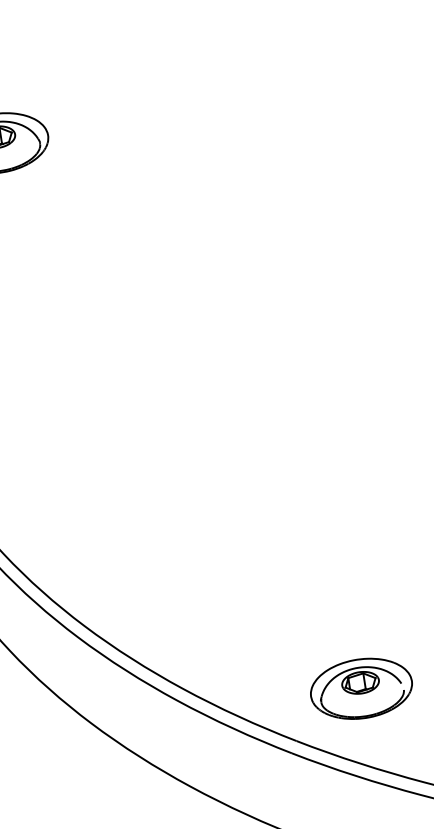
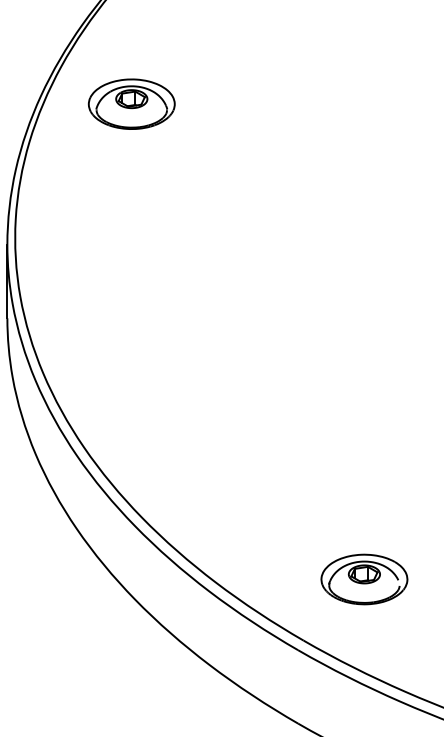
part: (361, 688) -> (364, 579), moved

